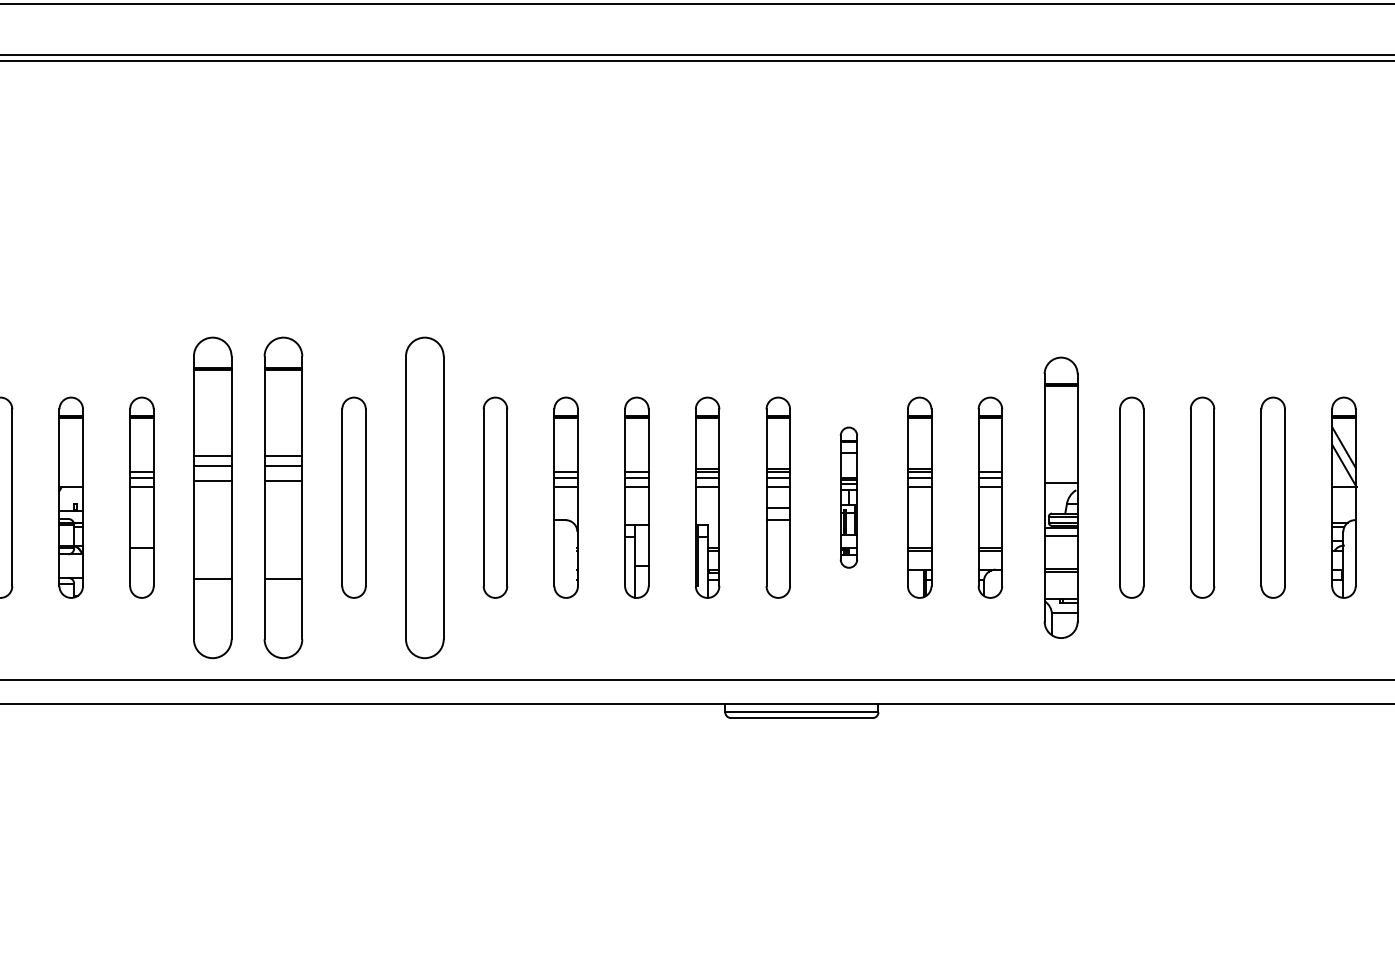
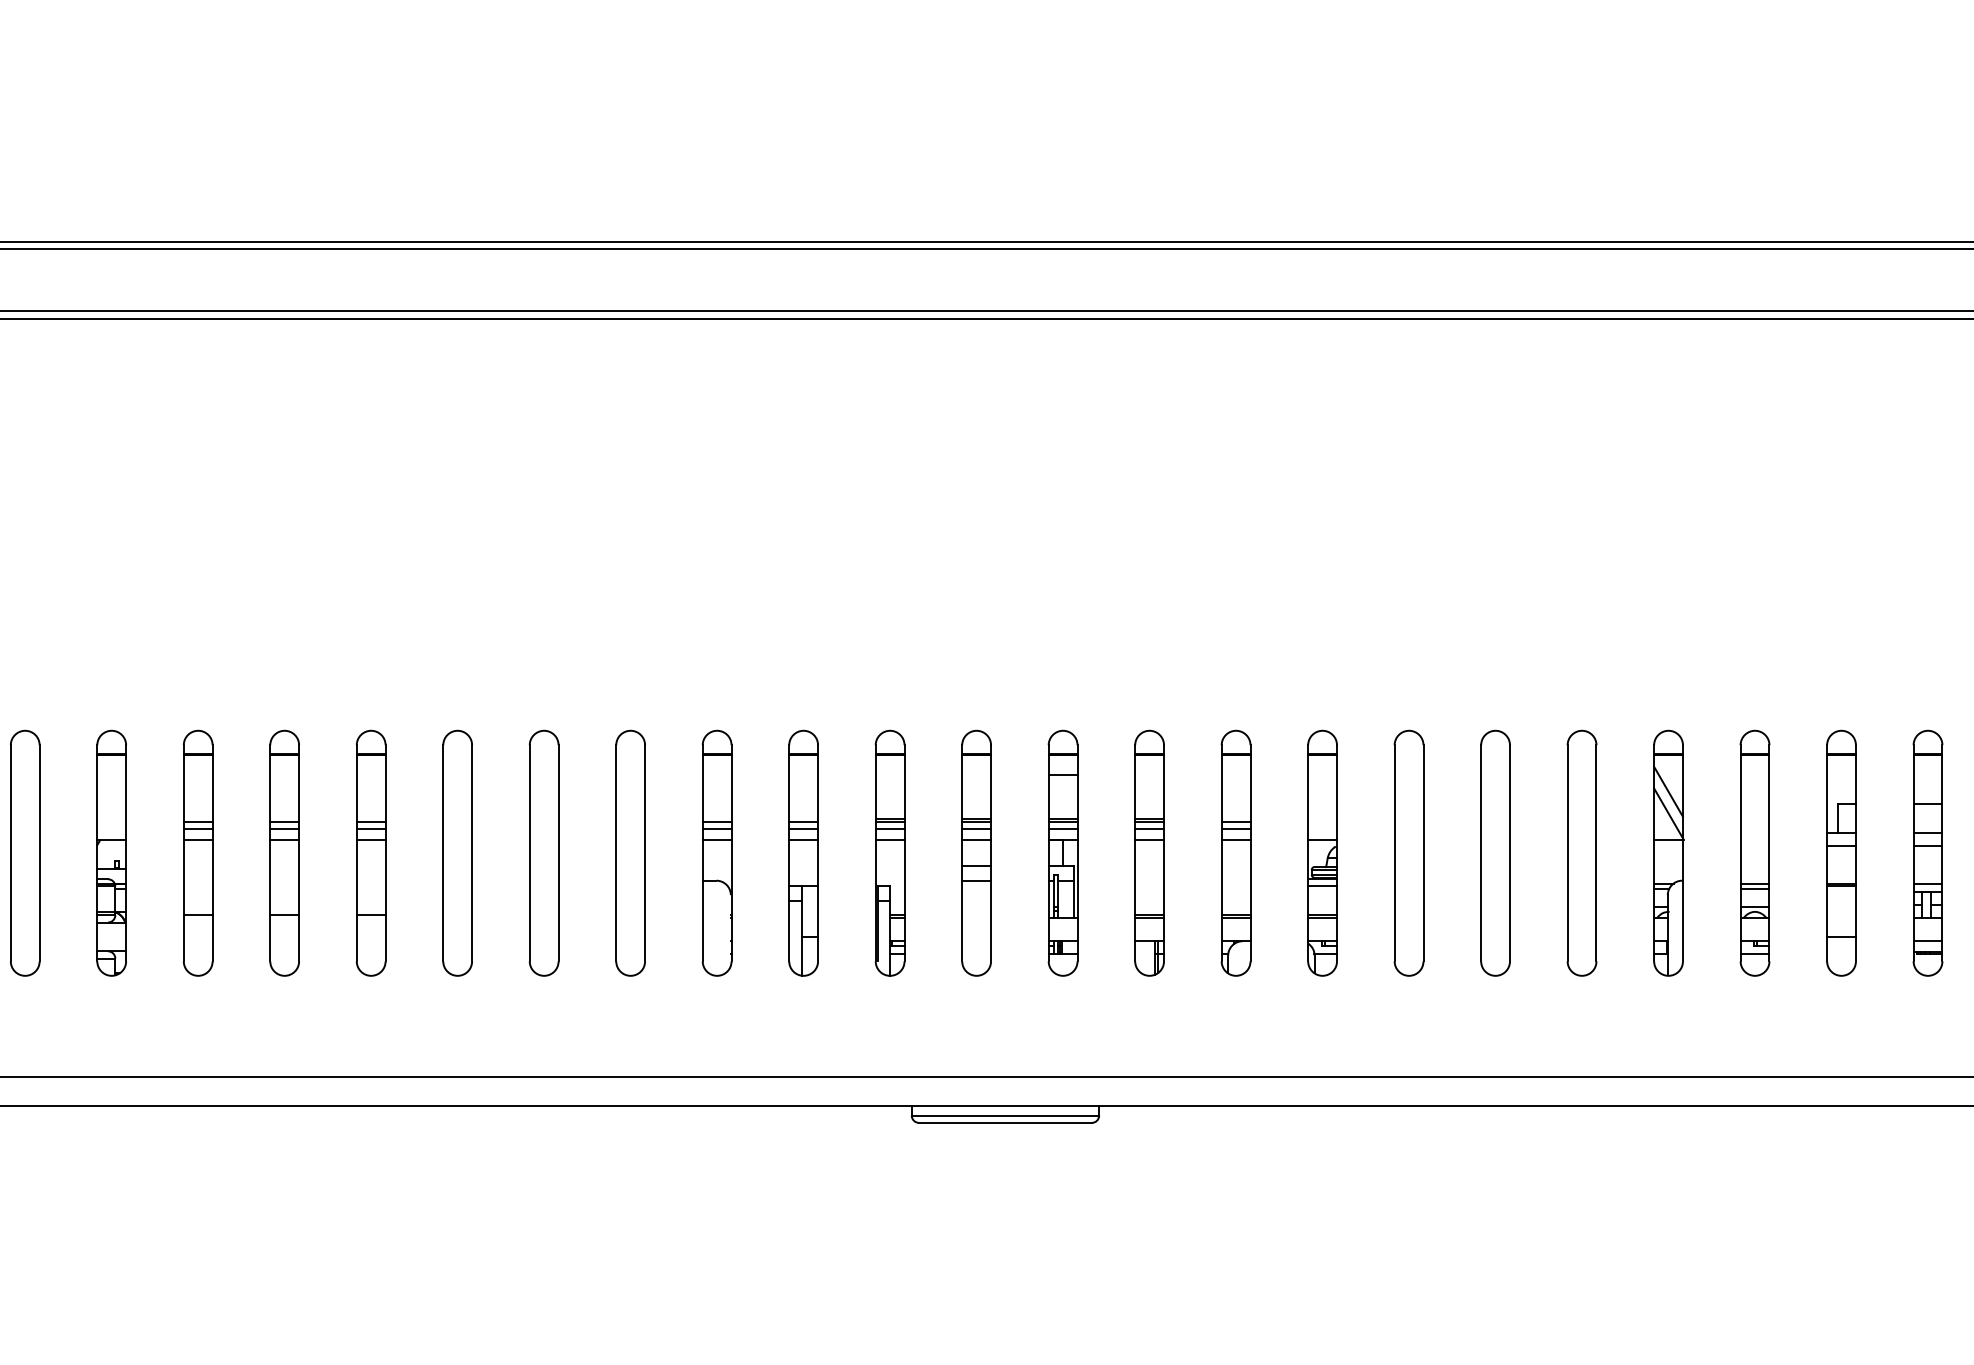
part: (212, 497) -> (284, 852), size x0.62
part: (282, 497) -> (370, 852), size x0.62
part: (424, 497) -> (543, 852), size x0.62
part: (848, 497) -> (1062, 852), size x1.43
part: (1061, 497) -> (1322, 852), size x0.71

